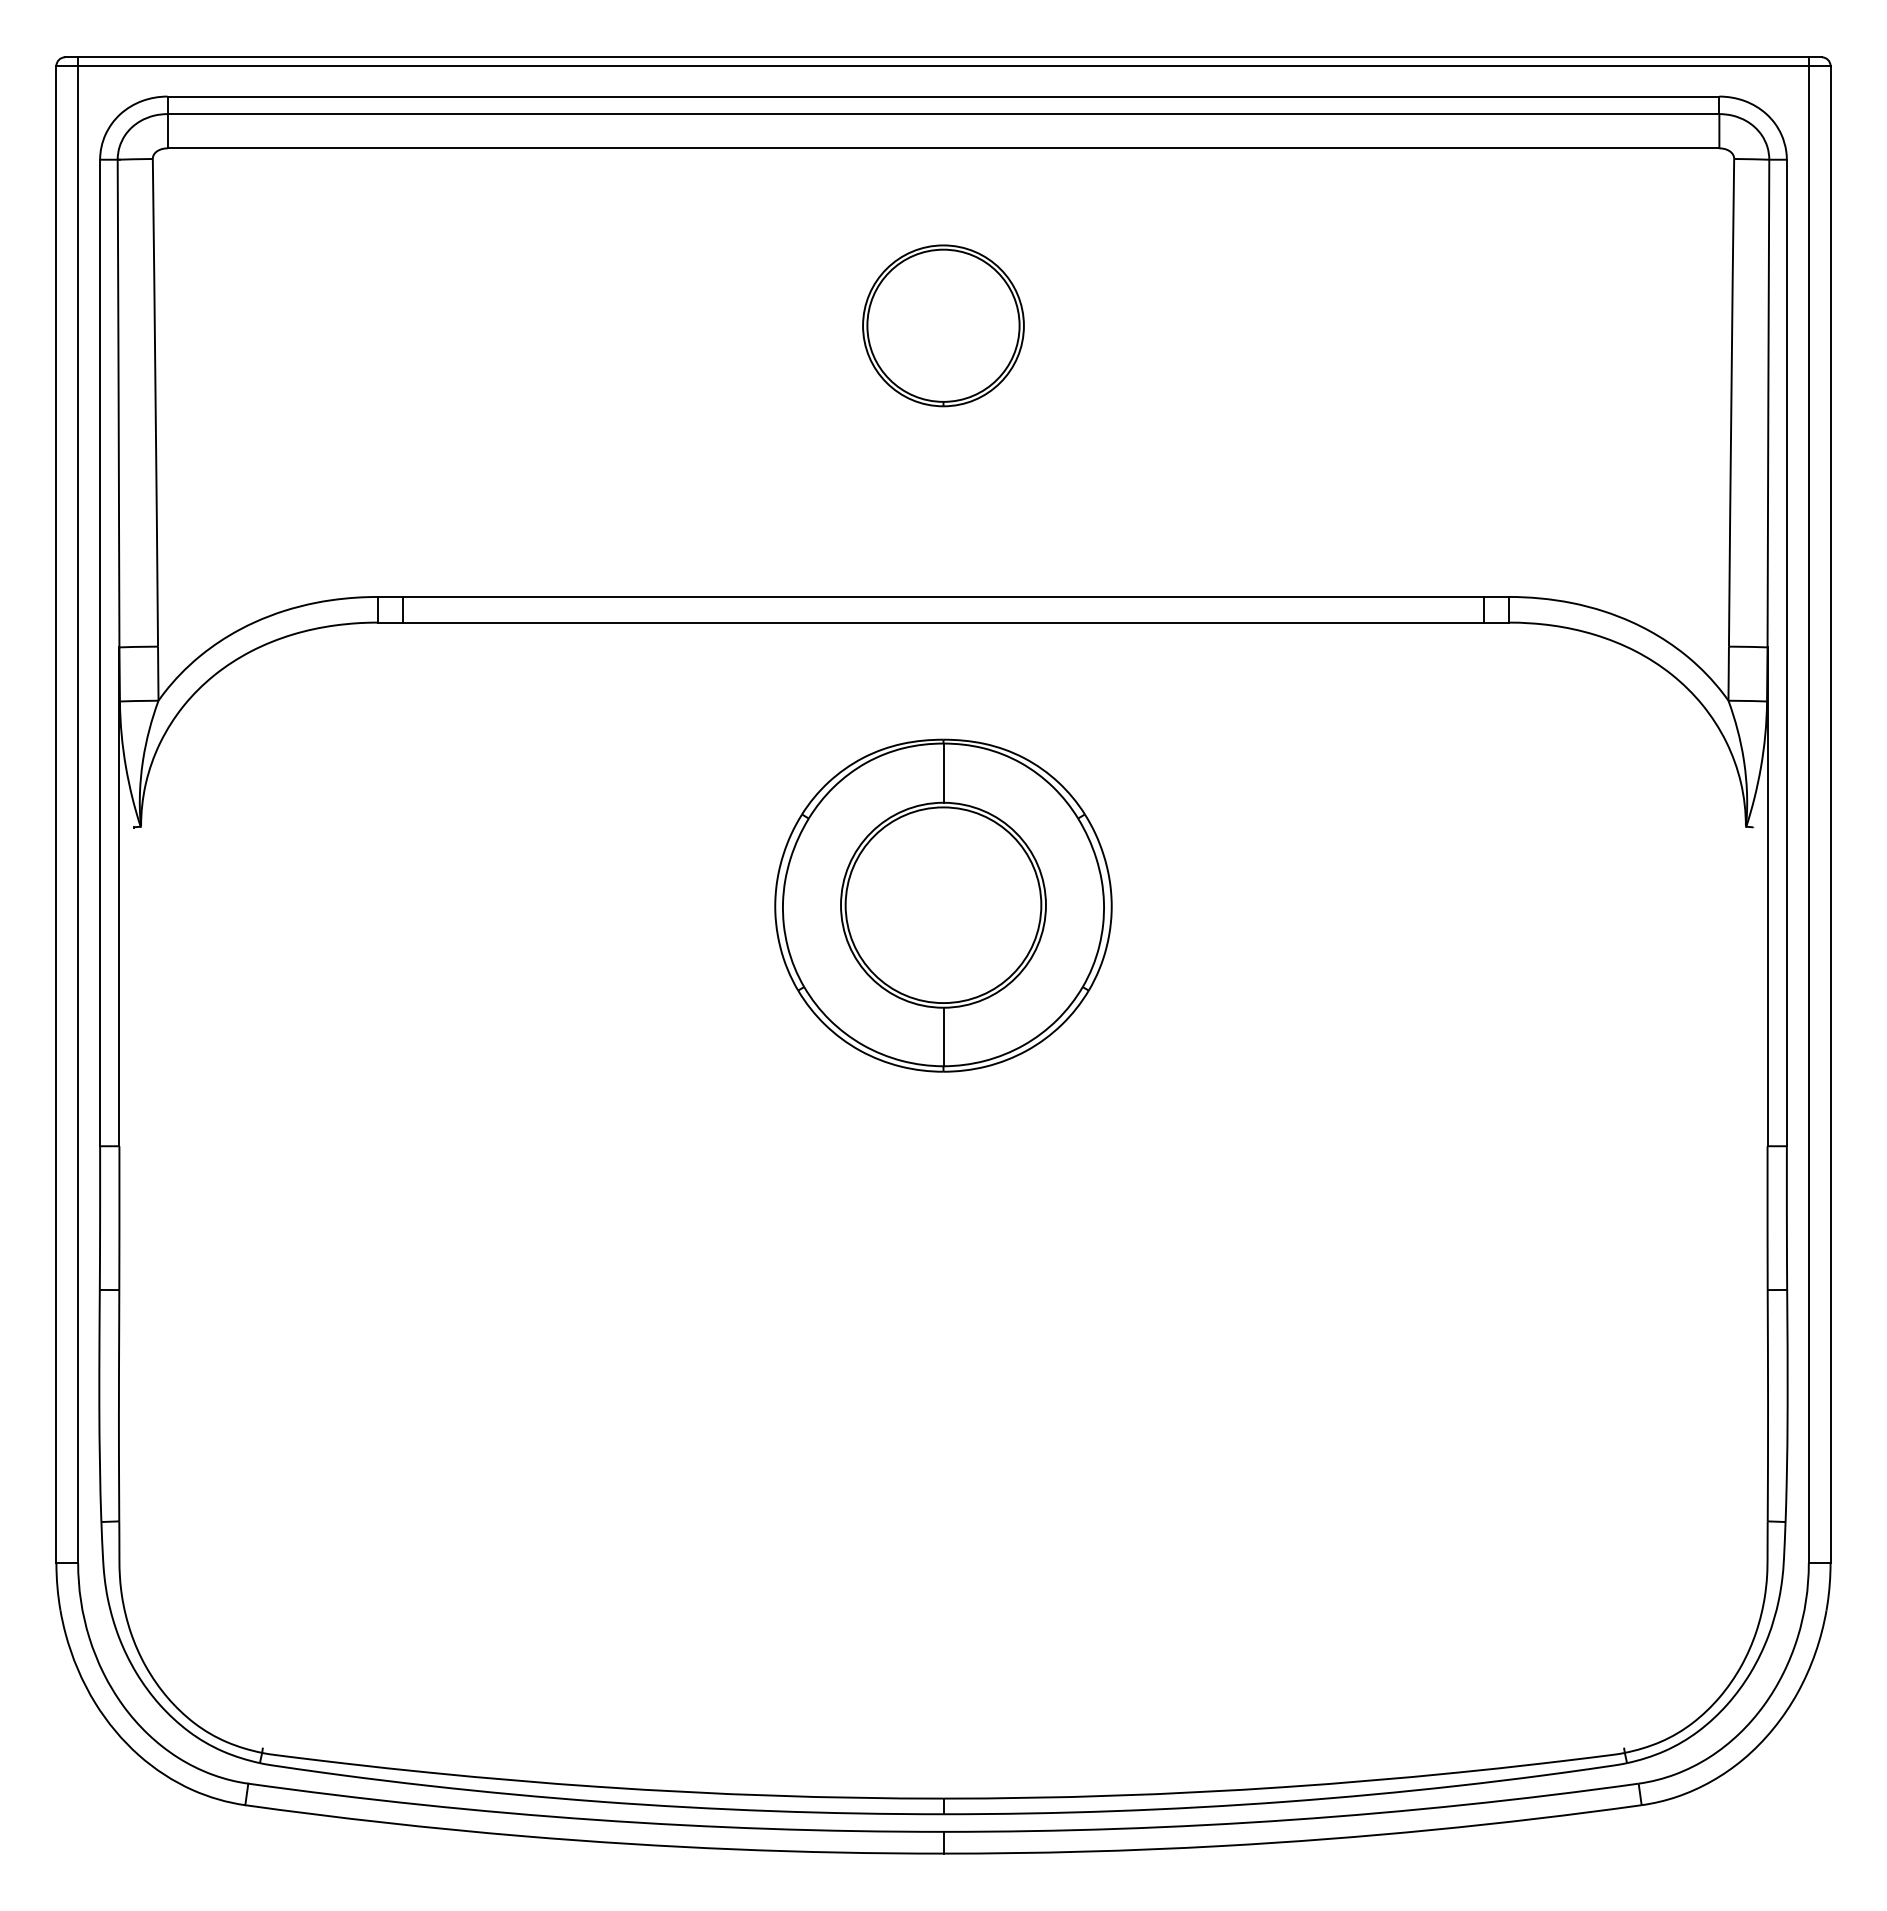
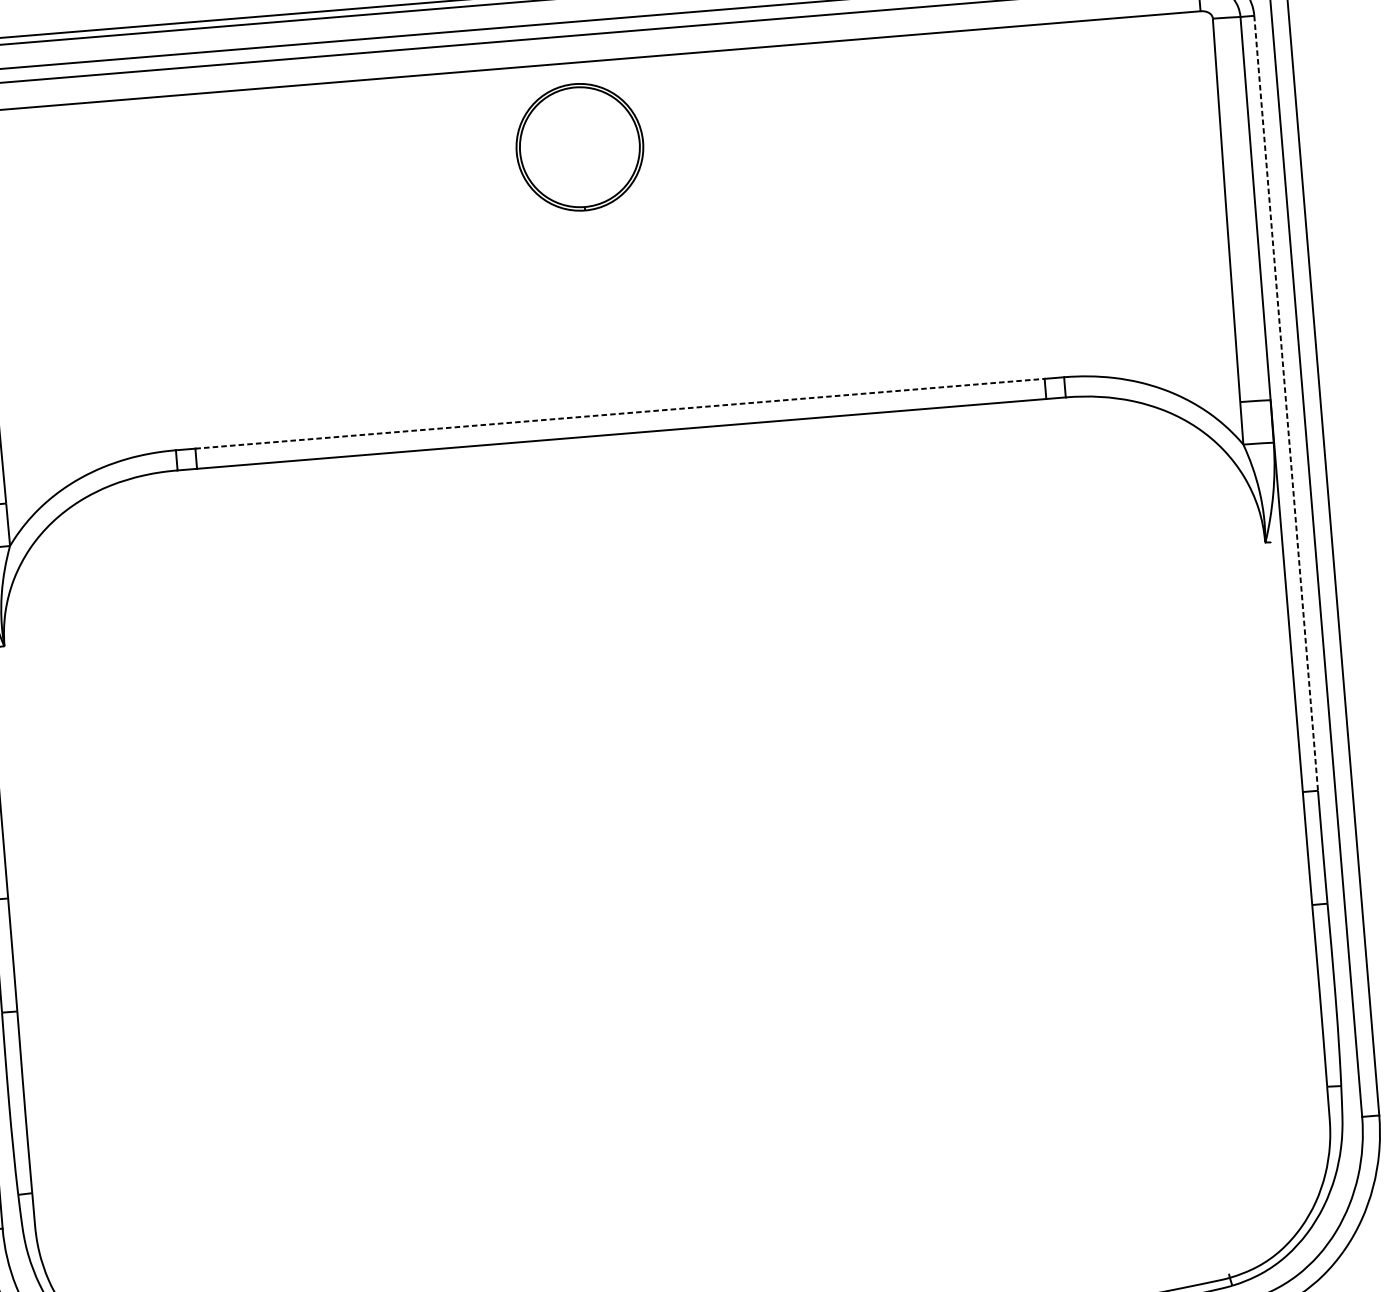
part: (943, 325) -> (579, 147), moved
line: (943, 596) -> (620, 413), solid -> dashed
line: (1786, 653) -> (1285, 403), solid -> dashed
part: (943, 905) -> (639, 656), removed

